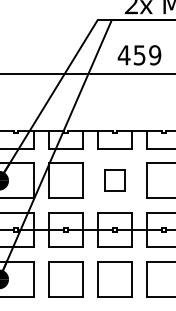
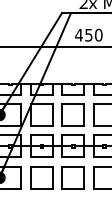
text: (154, 55) -> (98, 35), 459 -> 450
part: (113, 179) -> (72, 114), size x1.67

